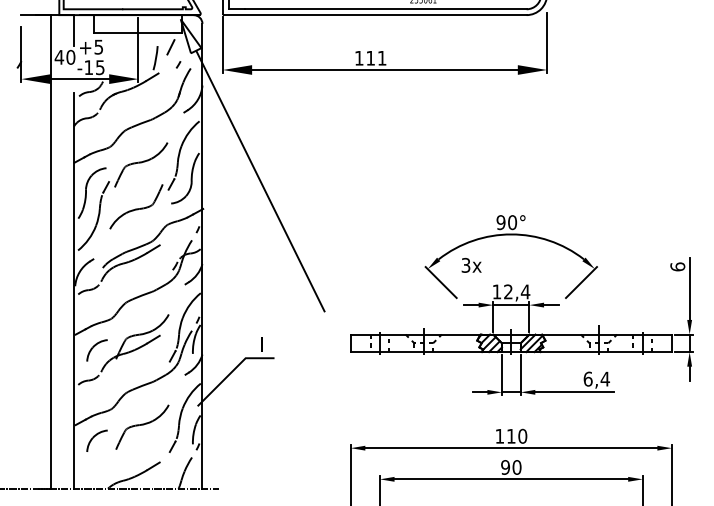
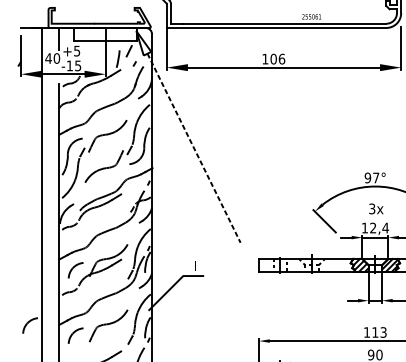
text: (376, 57) -> (277, 58), 111 -> 106
line: (260, 181) -> (193, 148), solid -> dashed
text: (512, 222) -> (376, 177), 90° -> 97°
text: (471, 264) -> (376, 208), moved
part: (33, 426) -> (29, 325), added
text: (522, 435) -> (383, 331), 110 -> 113

